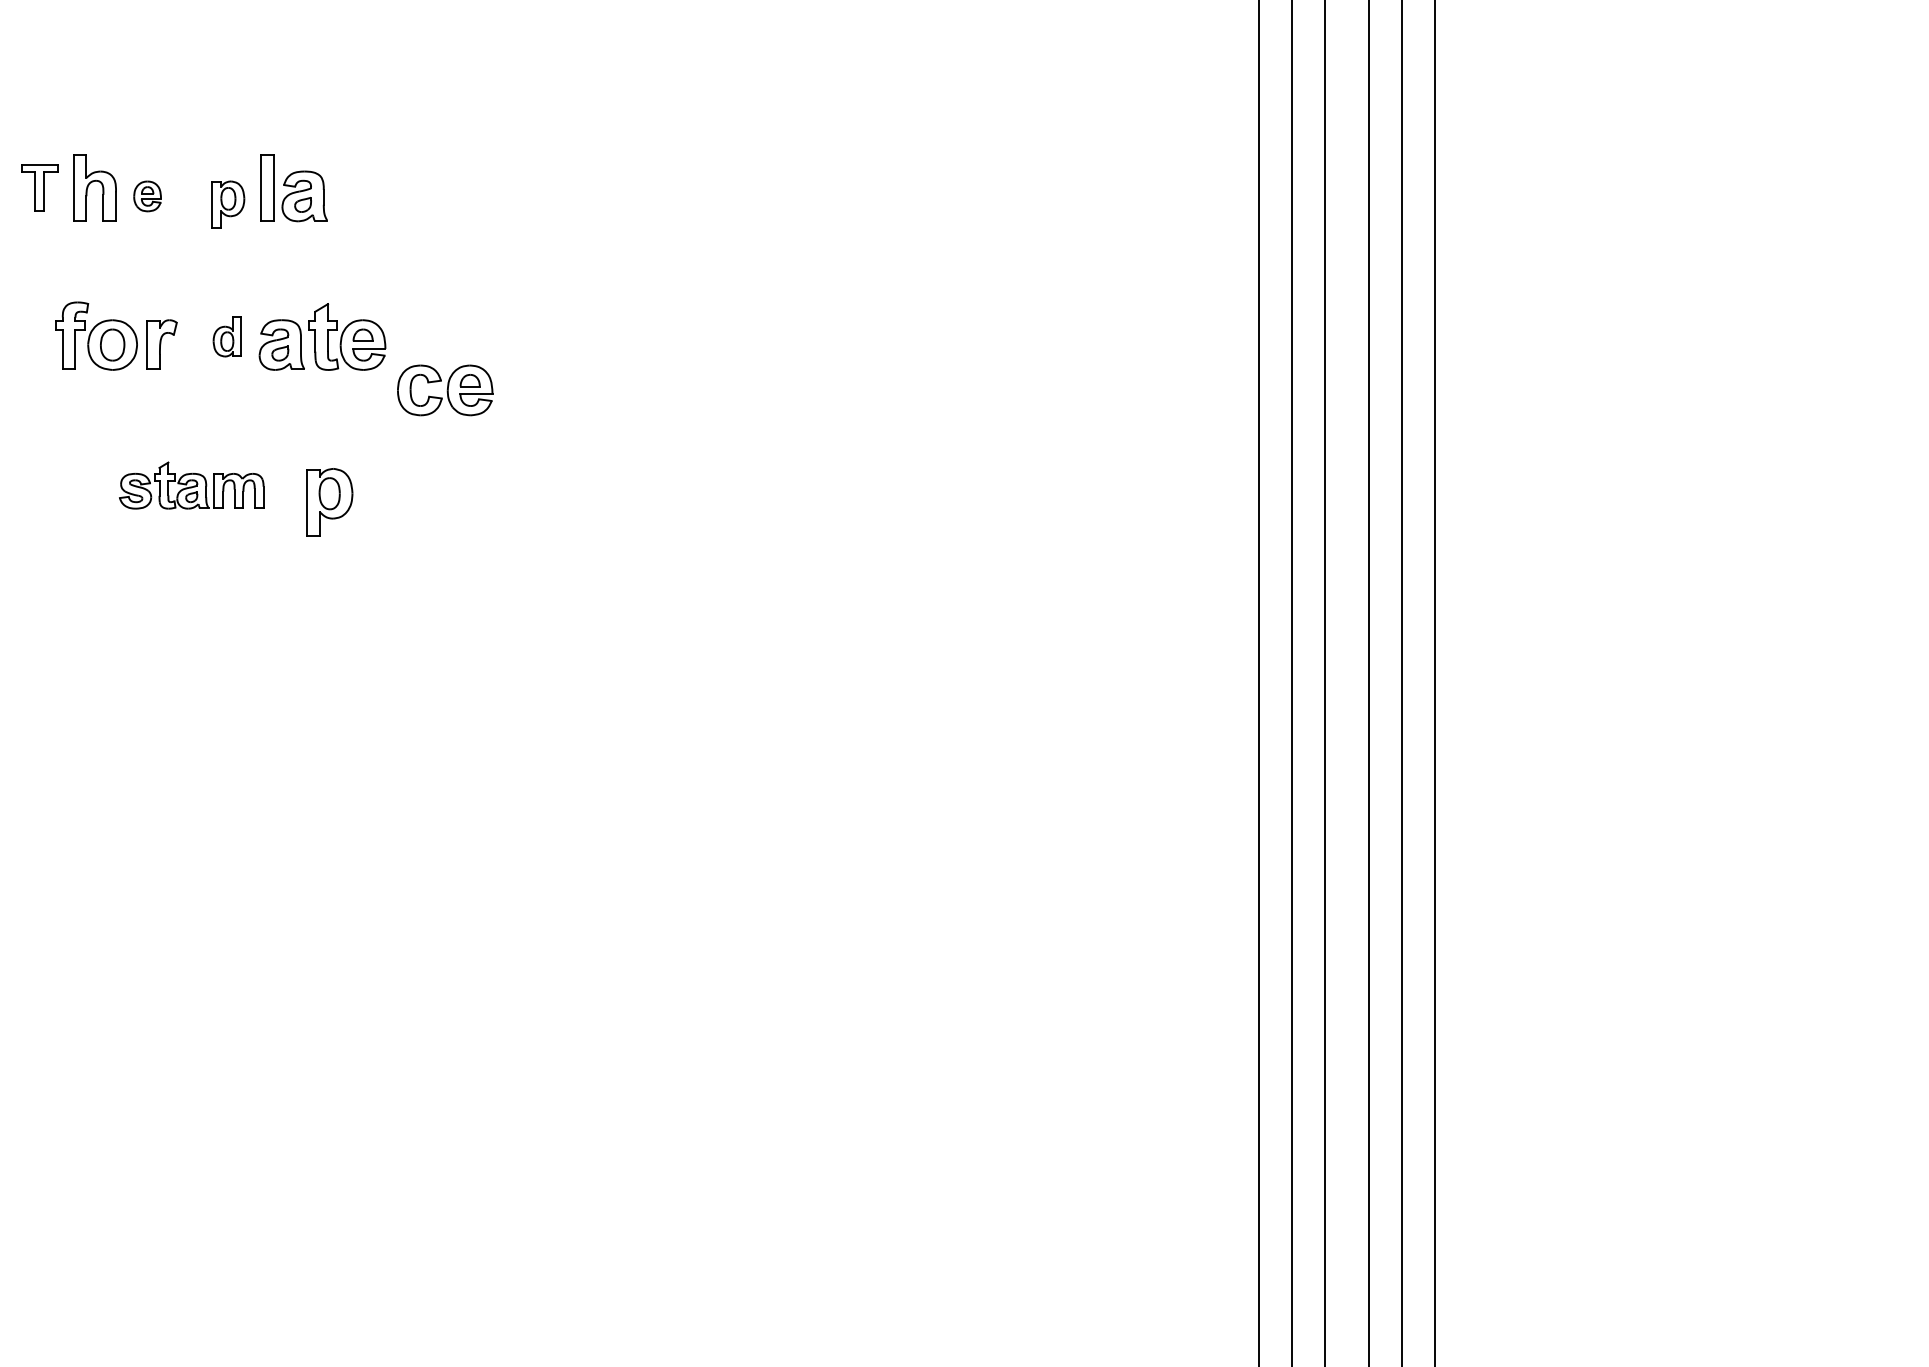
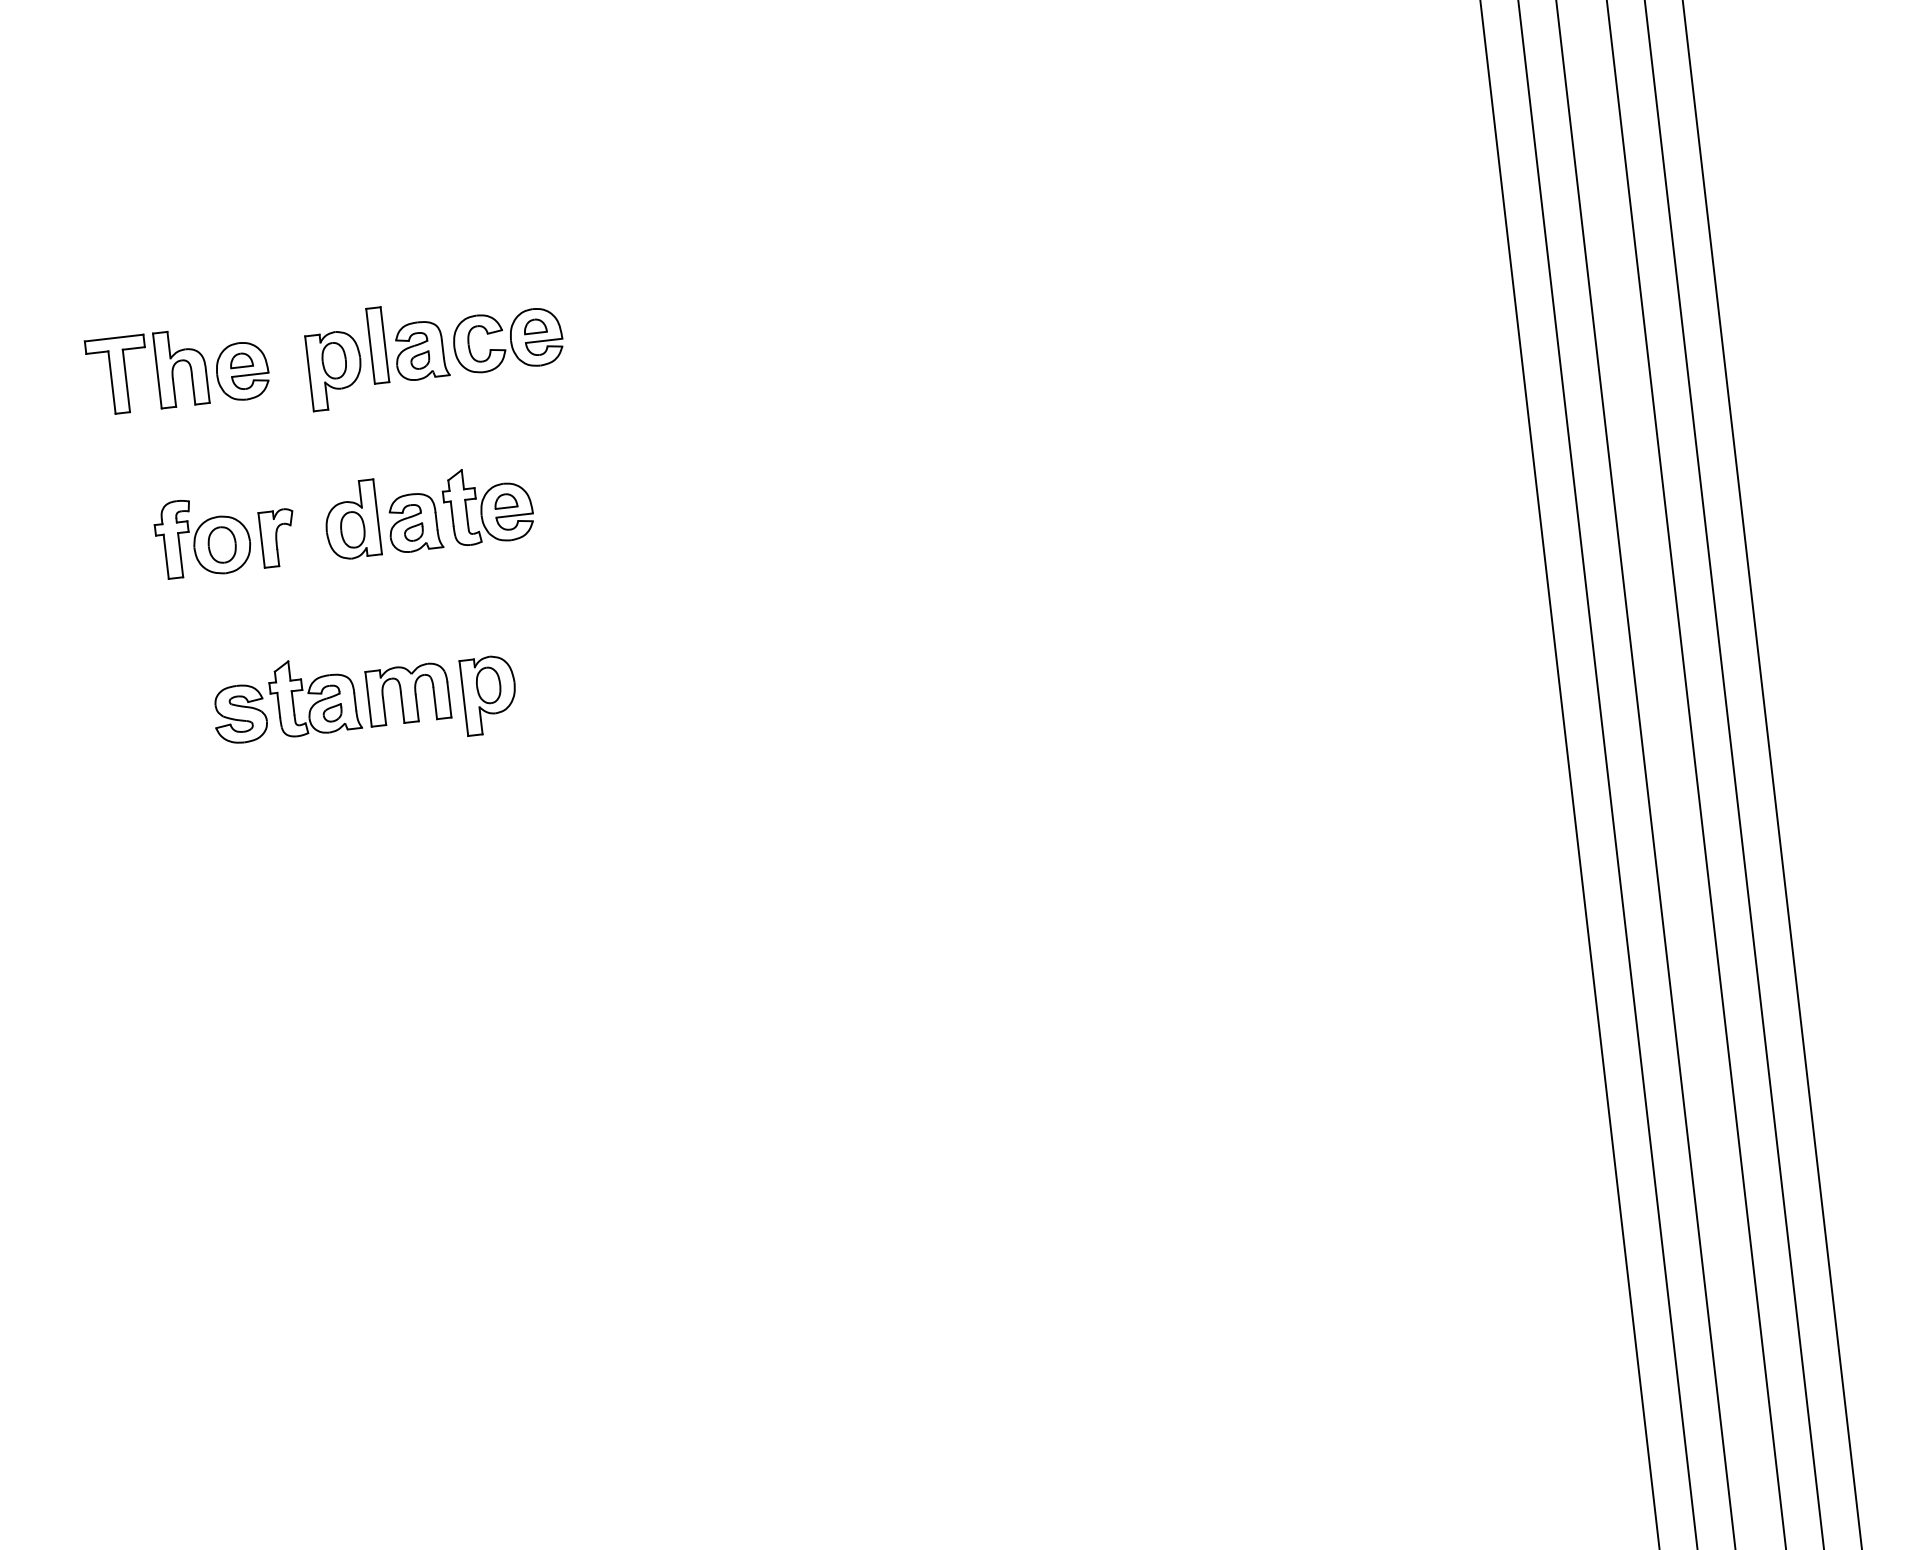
part: (39, 187) -> (118, 375), size x1.43
part: (147, 196) -> (242, 371), size x1.67
part: (228, 204) -> (335, 369), size x1.43
part: (226, 336) -> (350, 520), size x1.67
part: (445, 390) -> (508, 340), moved
part: (191, 485) -> (330, 694), size x1.43

